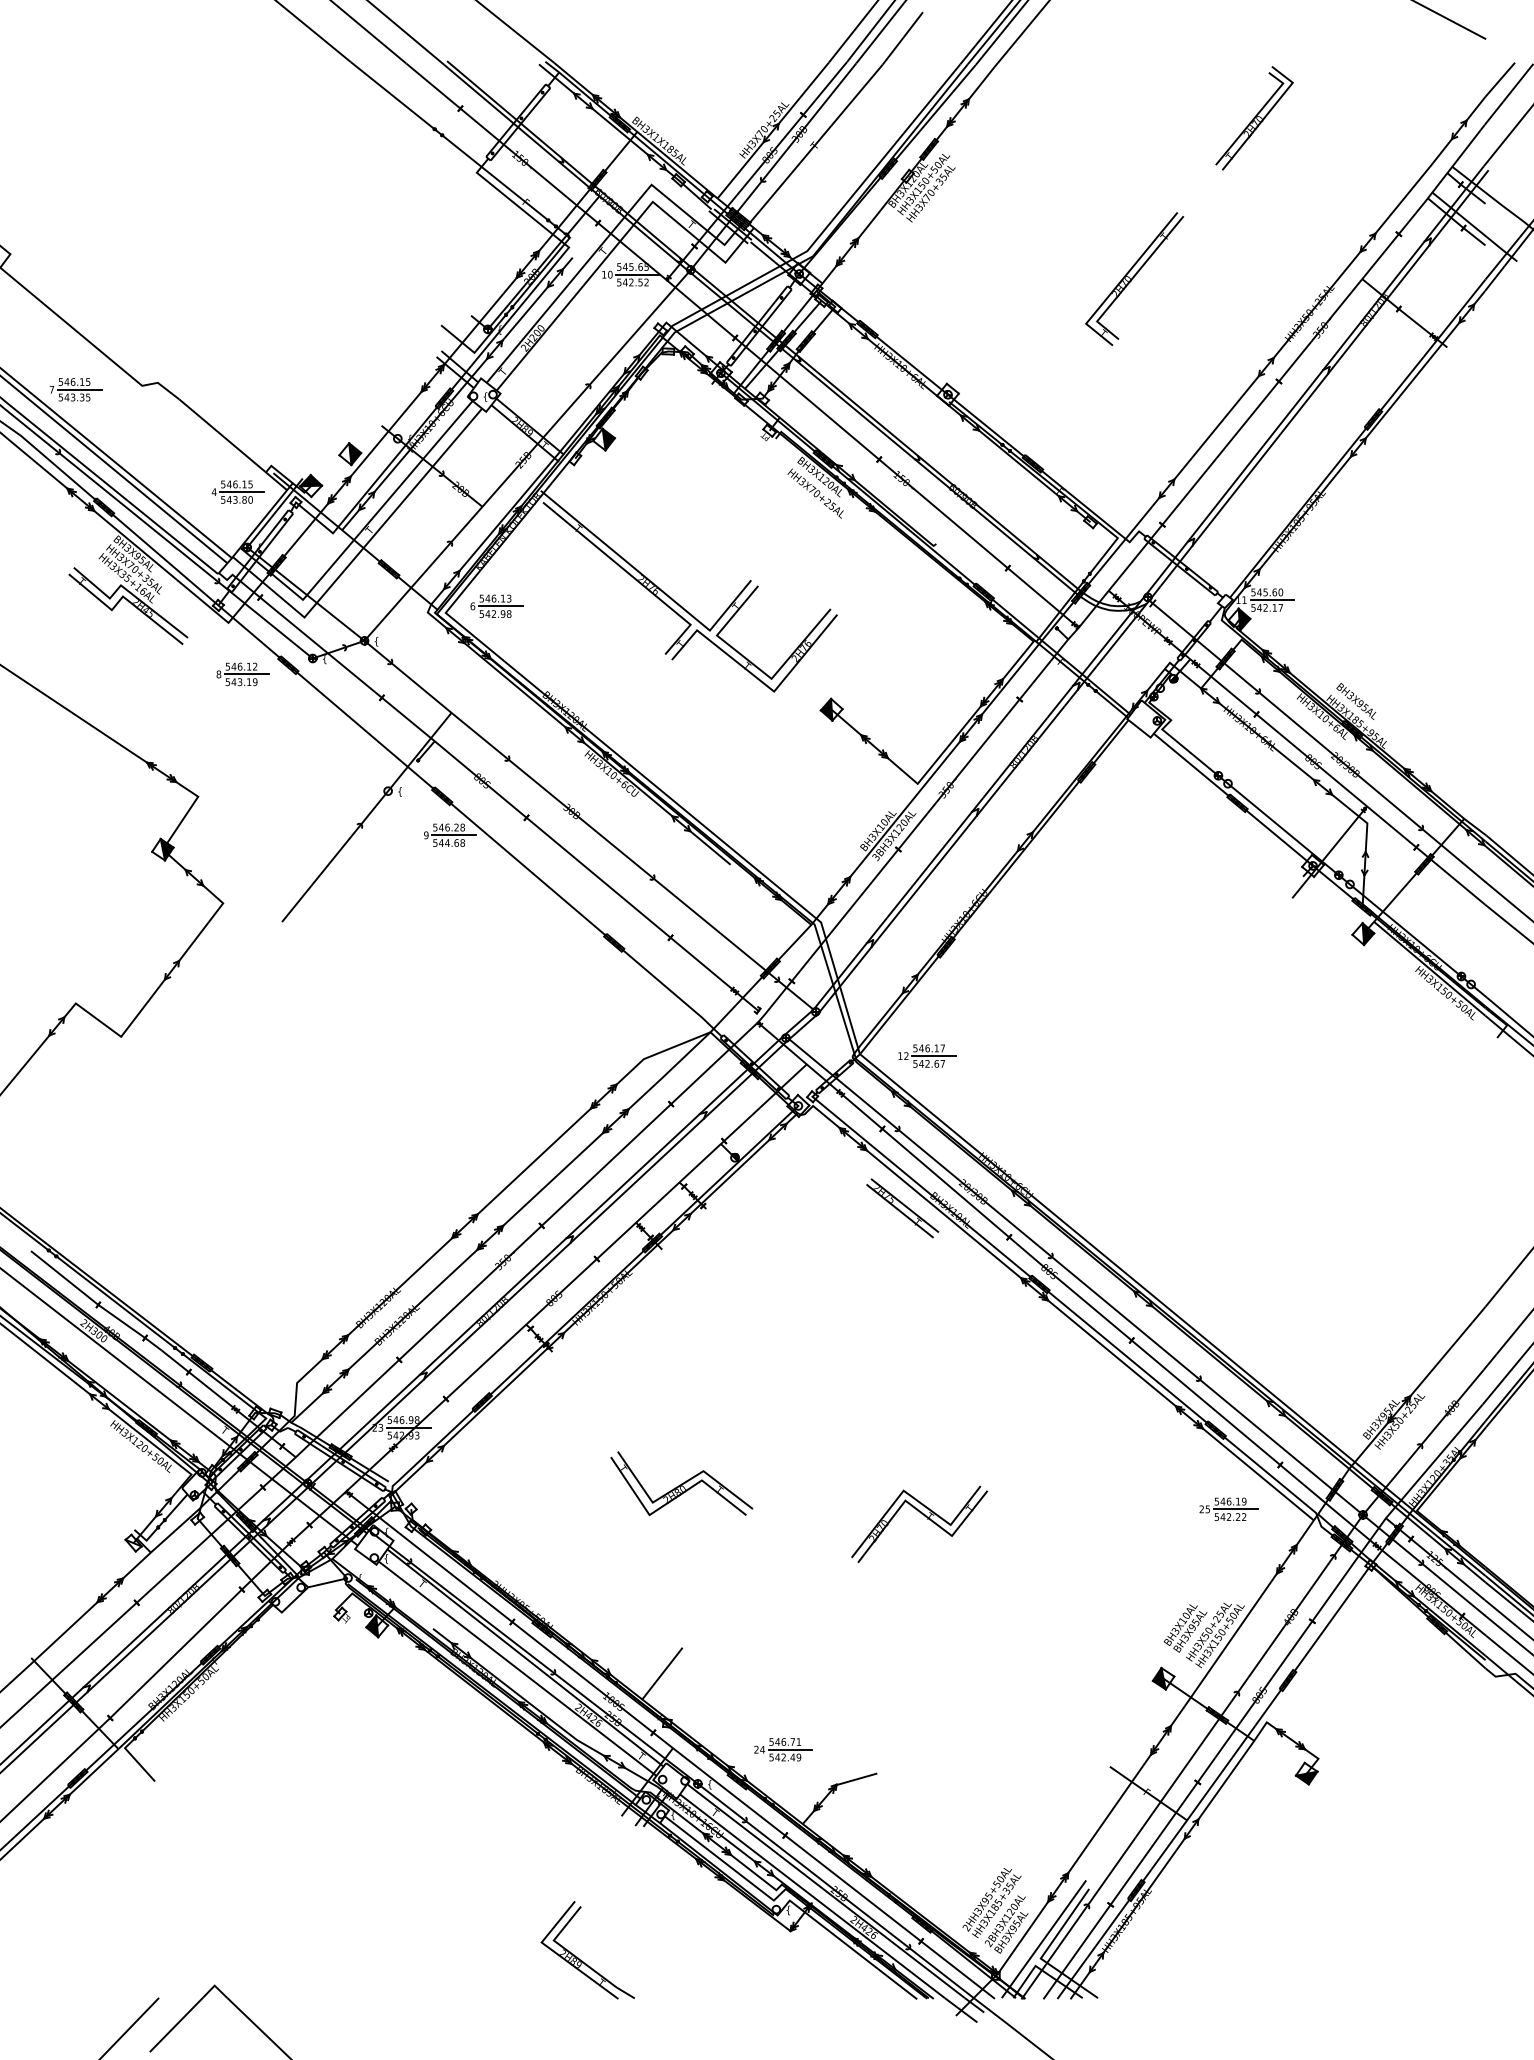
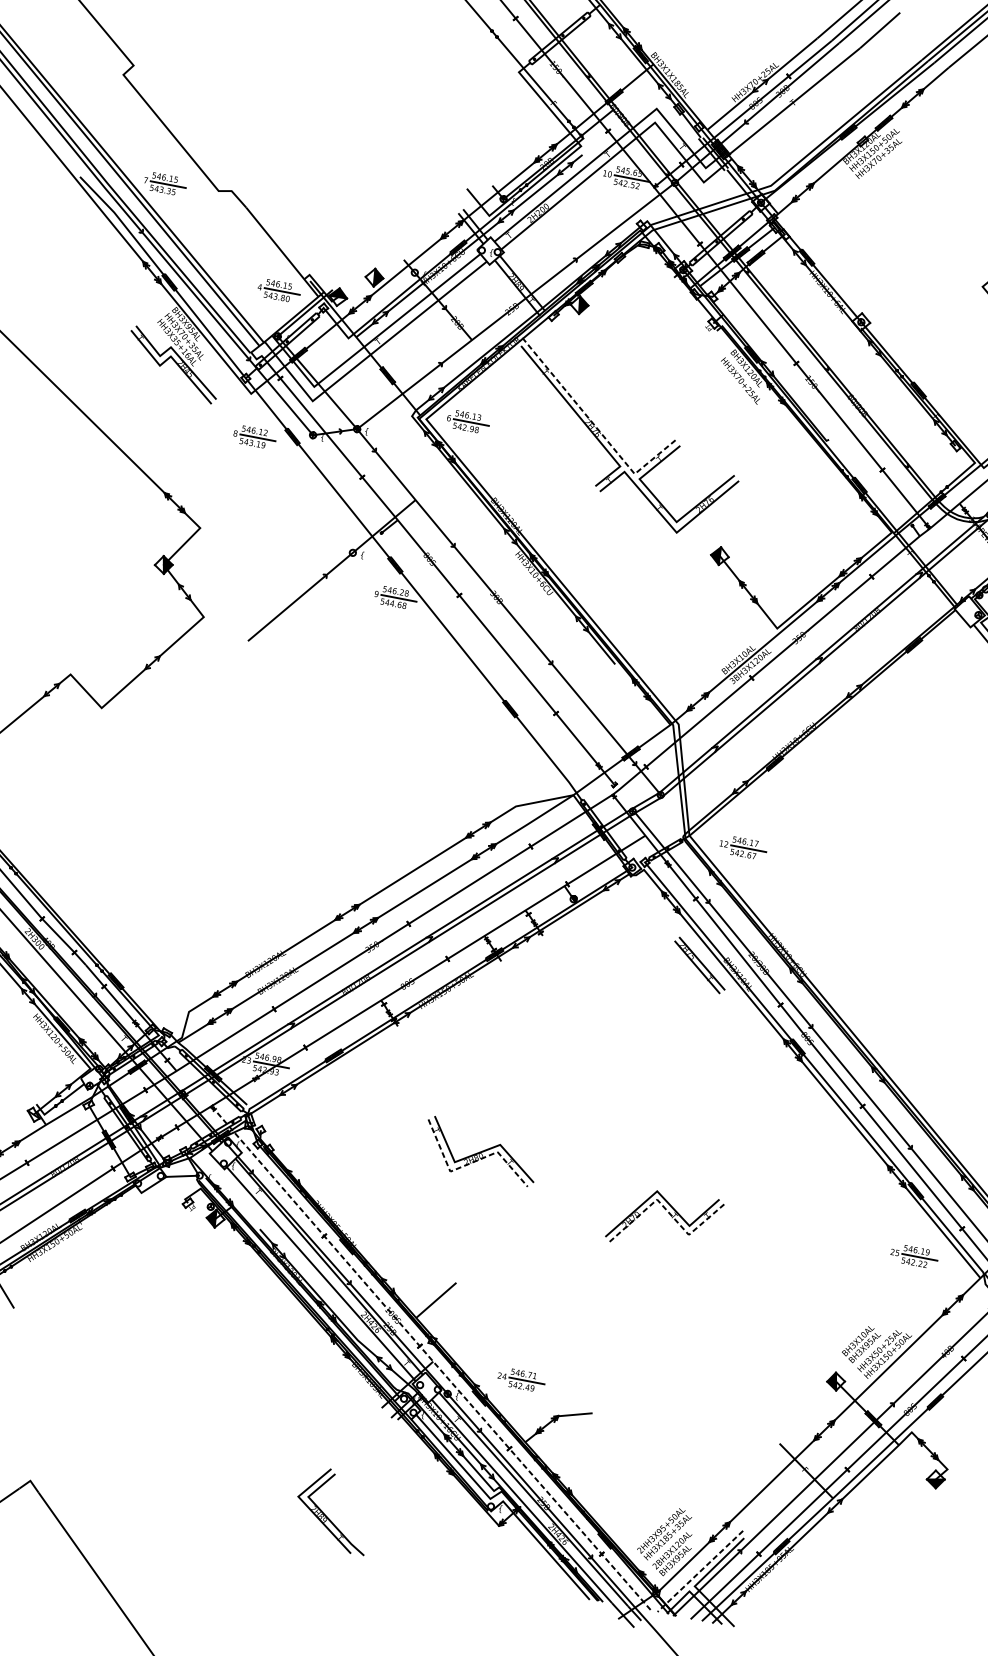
line: (650, 581) -> (594, 425), solid -> dashed
line: (670, 1501) -> (469, 1164), solid -> dashed
line: (920, 1512) -> (667, 1211), solid -> dashed
line: (670, 1746) -> (431, 1359), solid -> dashed
line: (1043, 1939) -> (699, 1571), solid -> dashed

